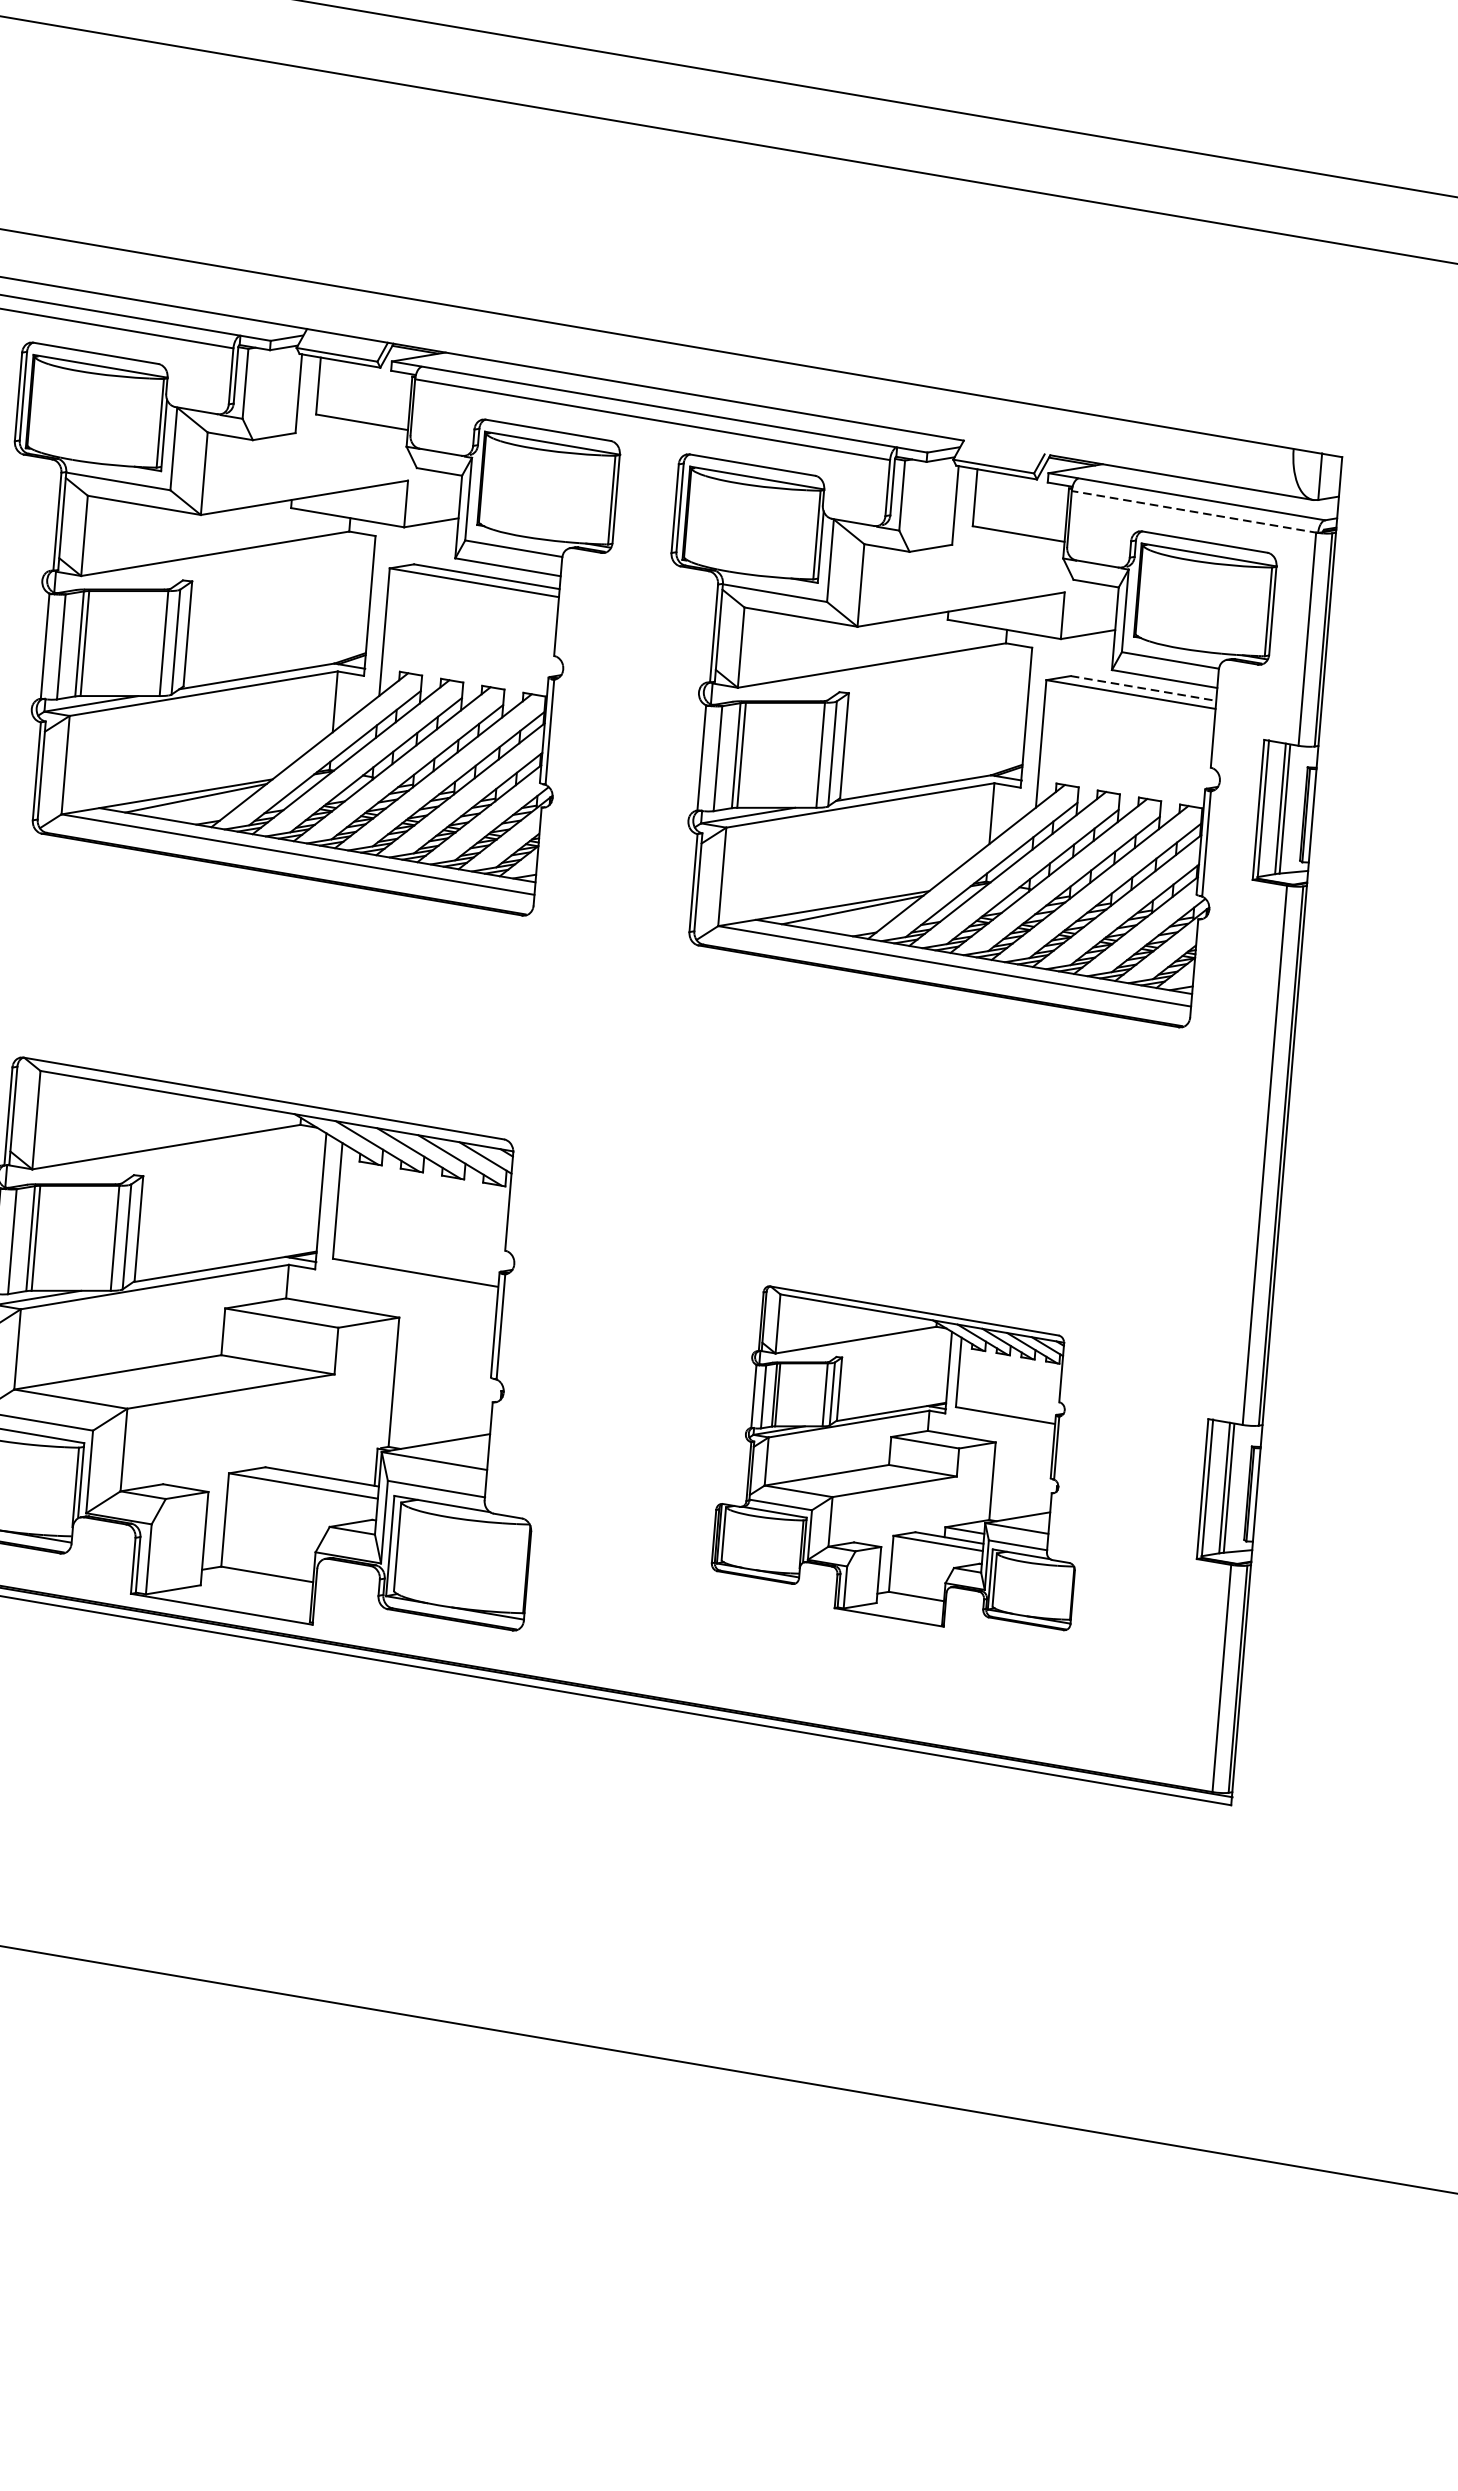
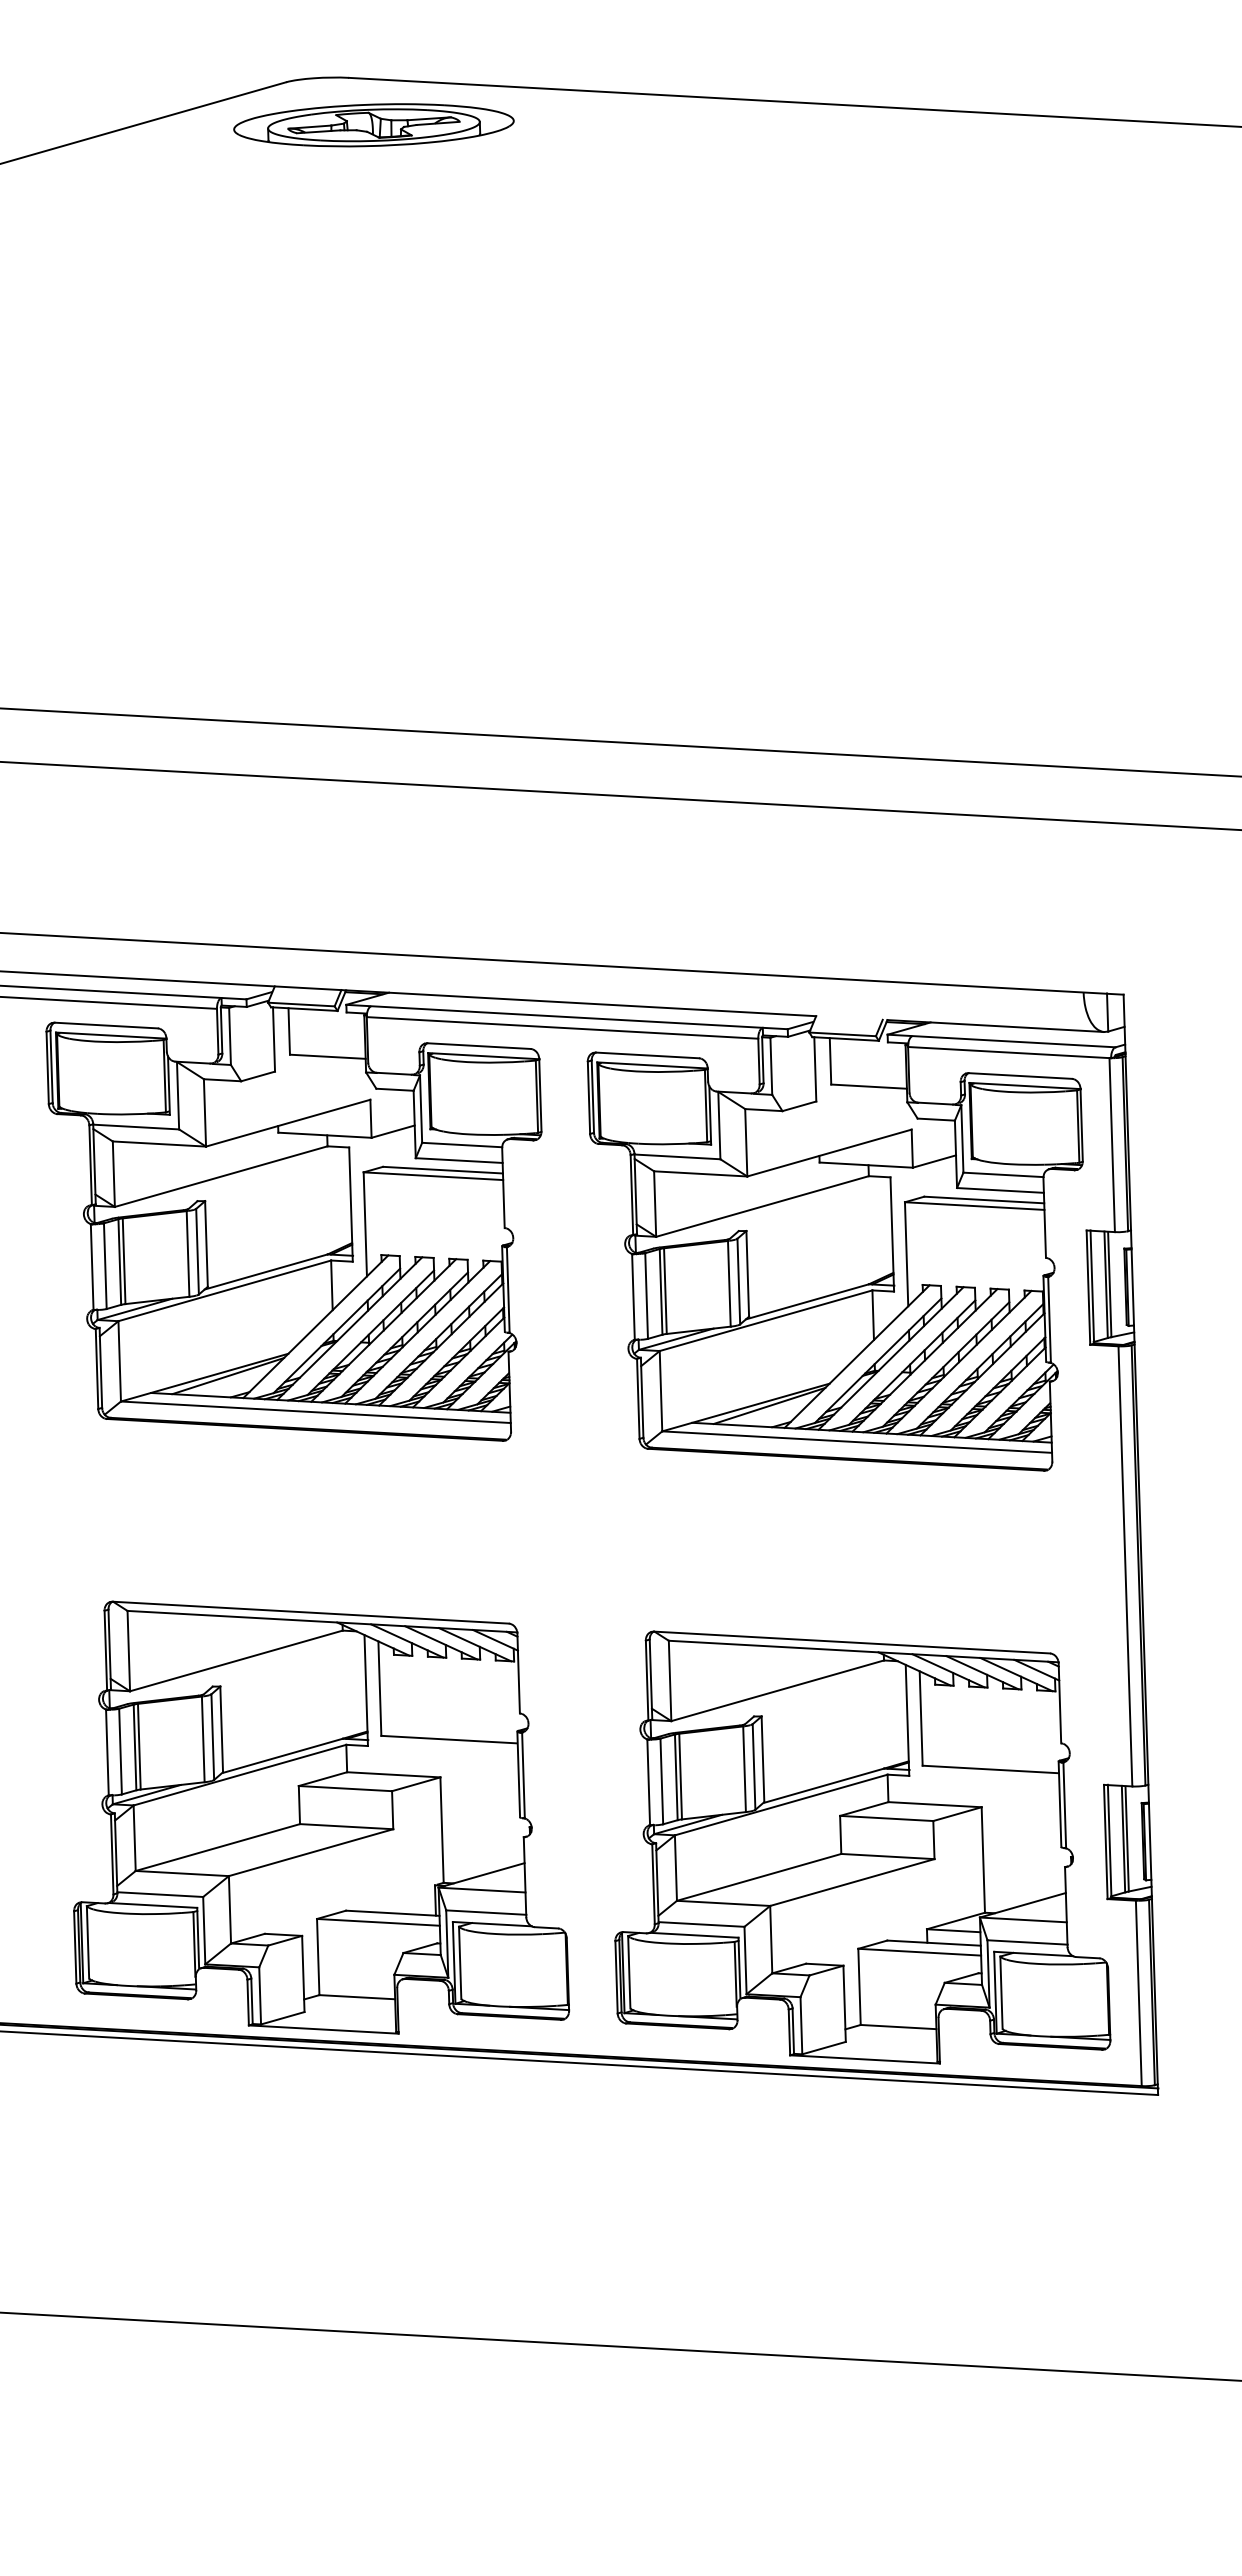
line: (1194, 511) -> (1009, 1052), dashed -> solid
line: (1143, 689) -> (984, 1200), dashed -> solid
part: (904, 1461) -> (862, 1847), size x1.67

